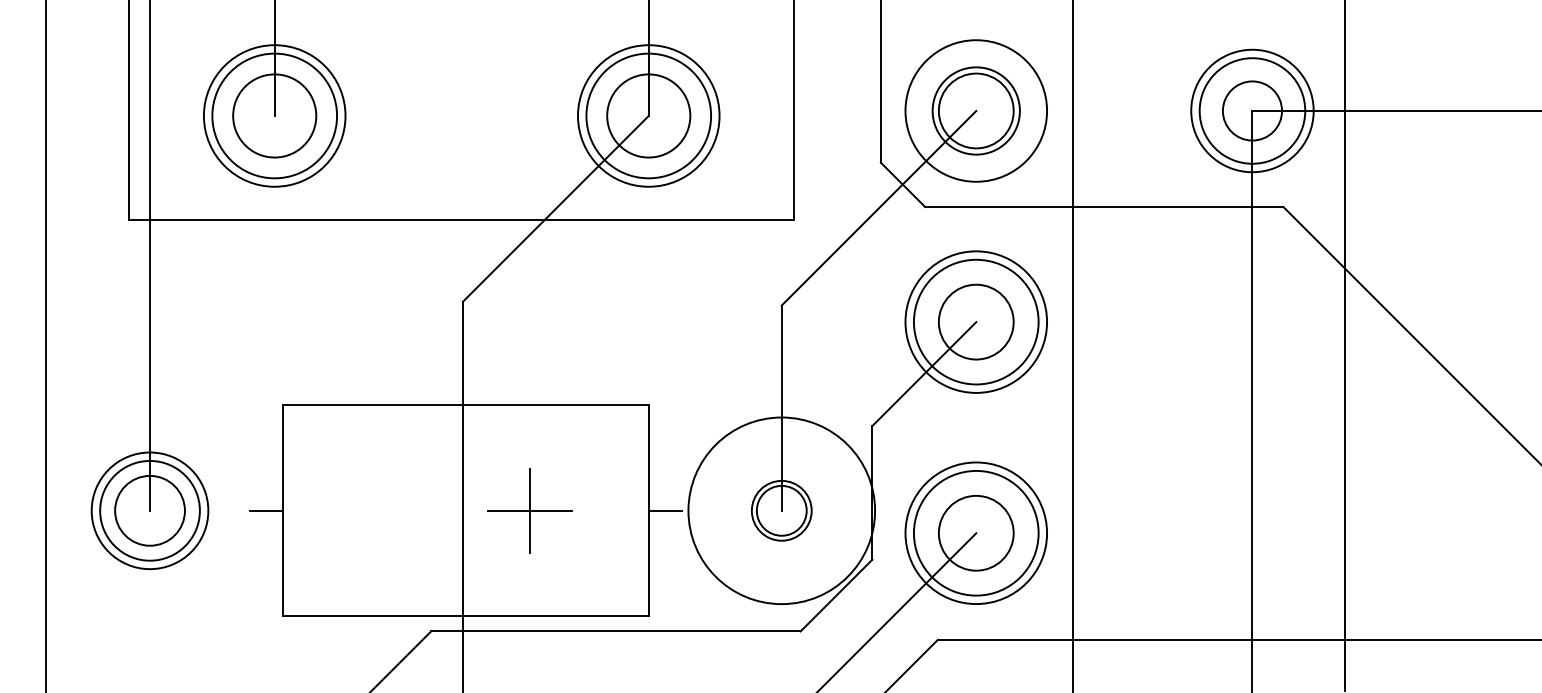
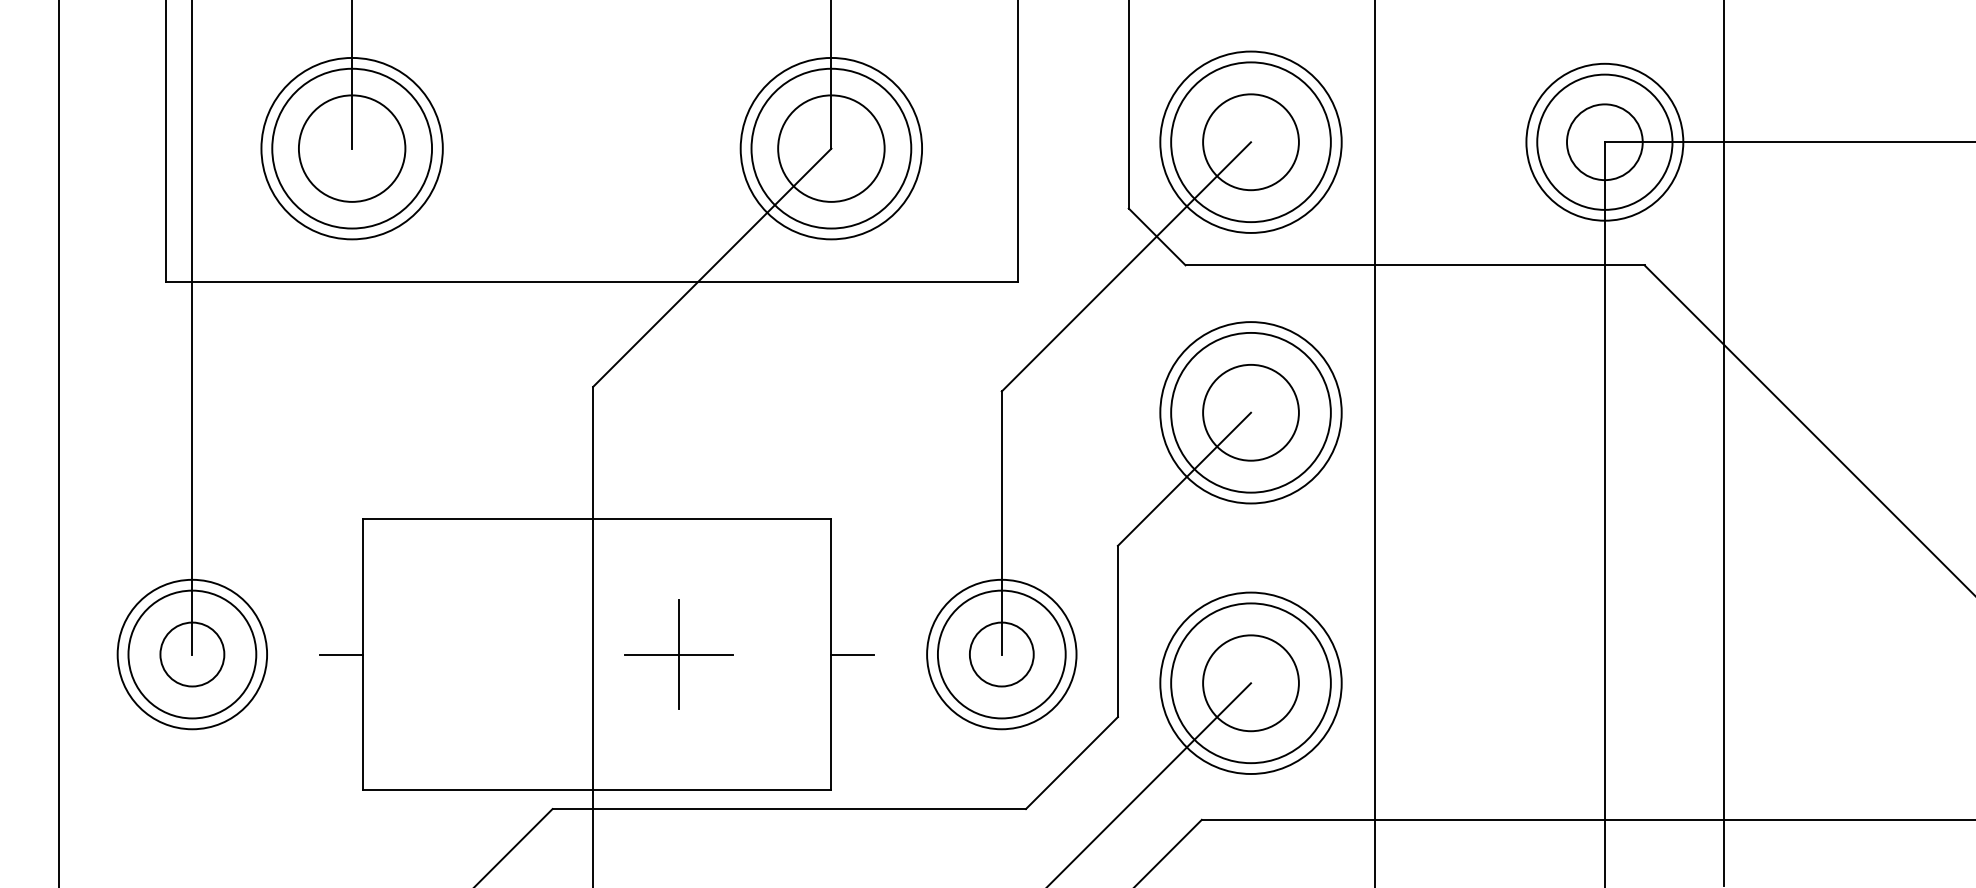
circle: (975, 111) -> (1250, 142), size x1.43
circle: (150, 510) -> (192, 654), size x0.71
circle: (781, 510) -> (1001, 654), size x0.62
circle: (781, 510) -> (1001, 654), size x1.67

